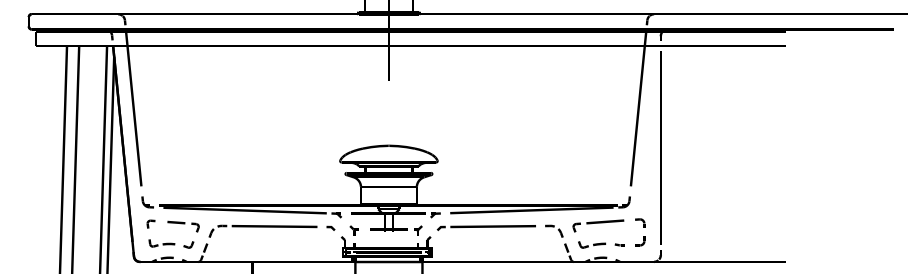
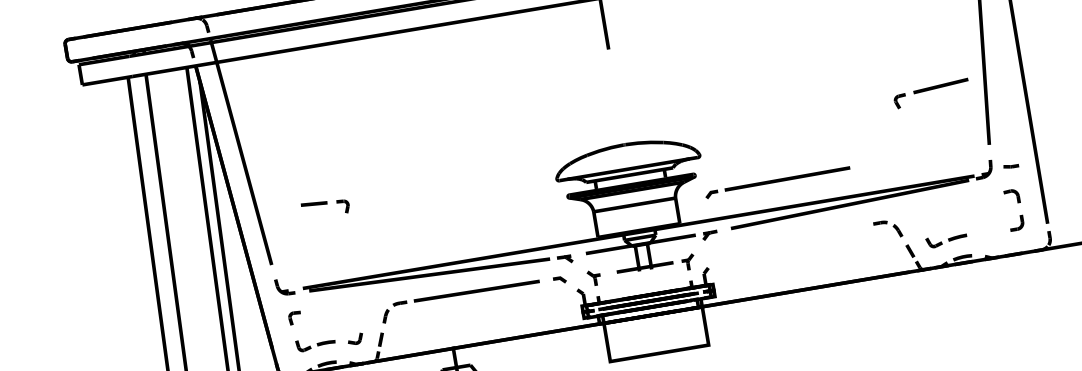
part: (598, 225) -> (931, 92), moved
part: (183, 226) -> (325, 207), moved
part: (485, 227) -> (776, 182), moved
part: (619, 244) -> (1010, 165), moved

